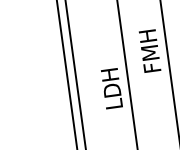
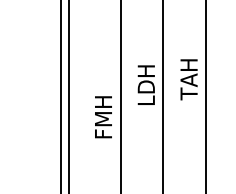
text: (149, 51) -> (145, 85), FMH -> LDH
text: (111, 88) -> (103, 117), LDH -> FMH

